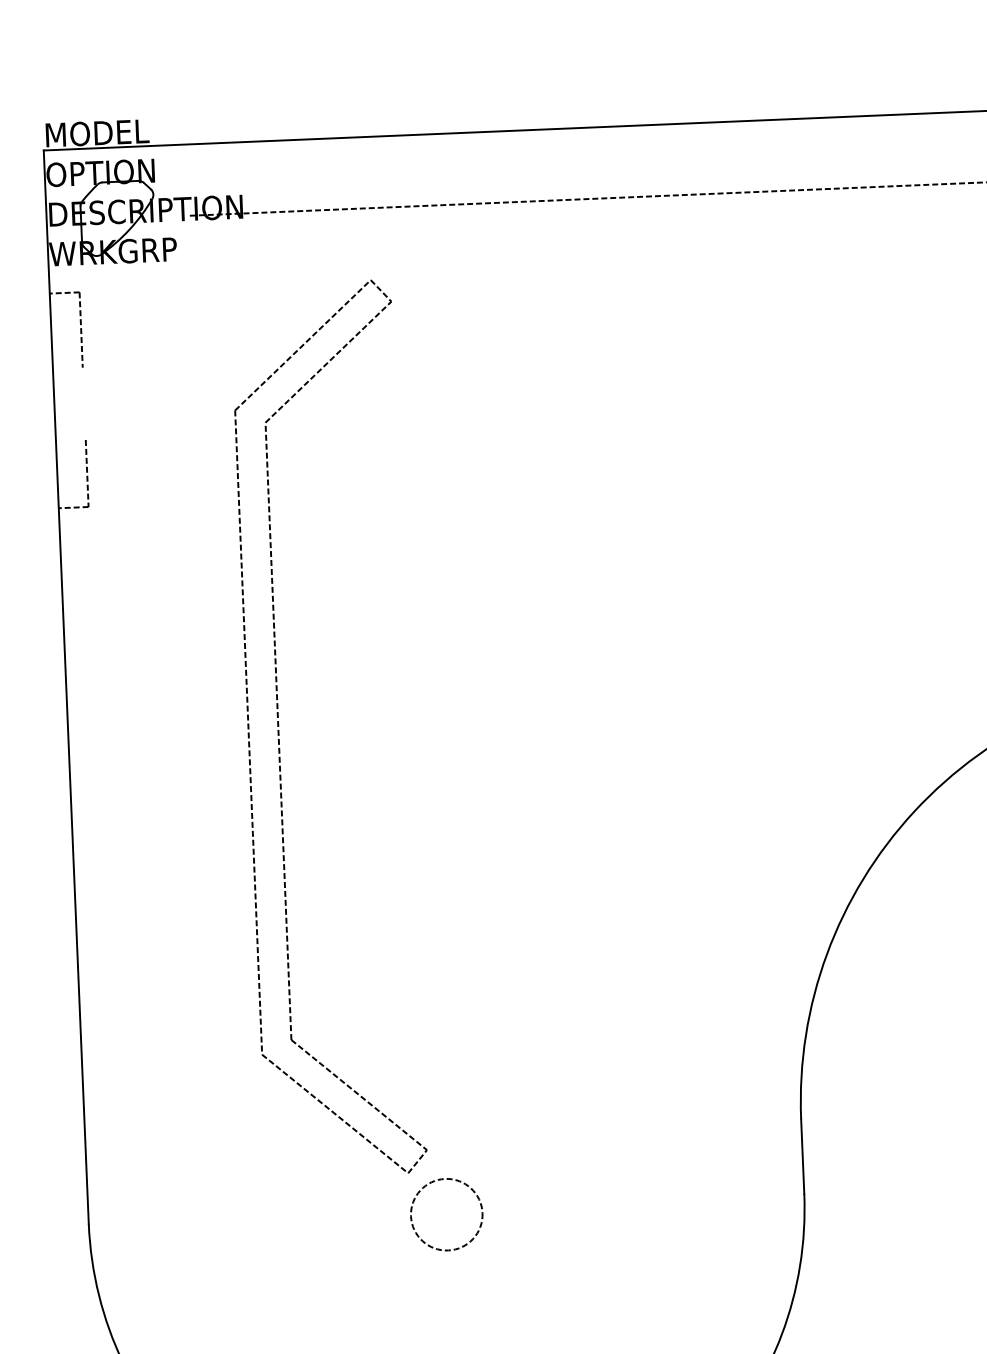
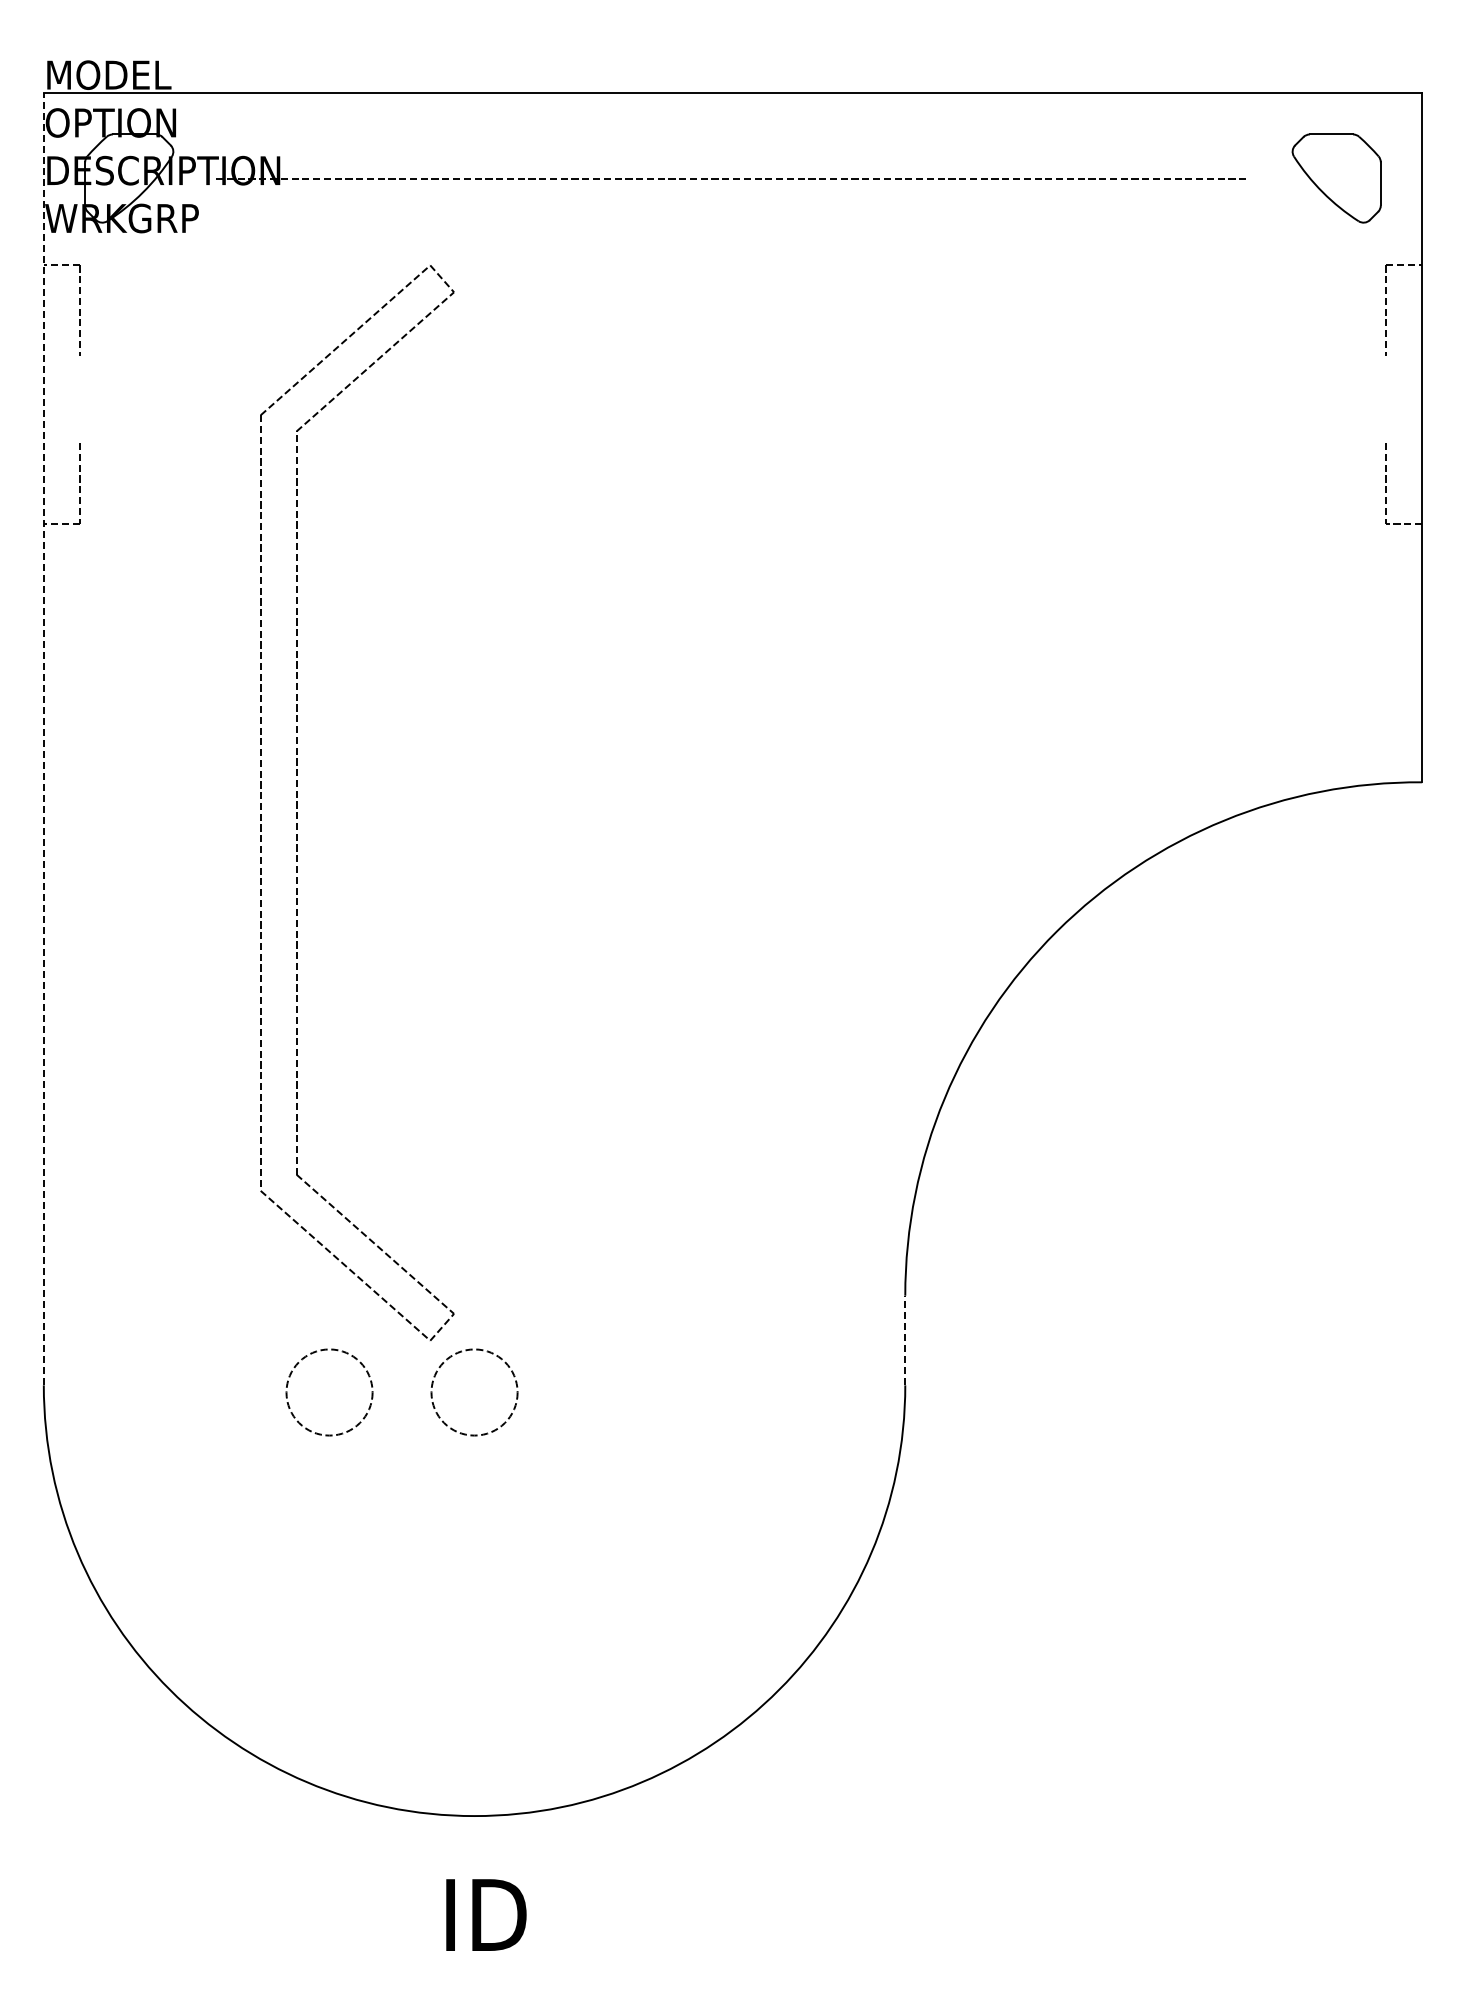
line: (65, 686) -> (43, 738), solid -> dashed
line: (802, 1156) -> (905, 1340), solid -> dashed
circle: (326, 1219) -> (329, 1392), added

